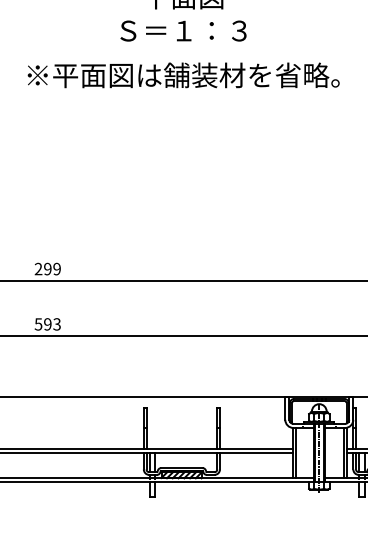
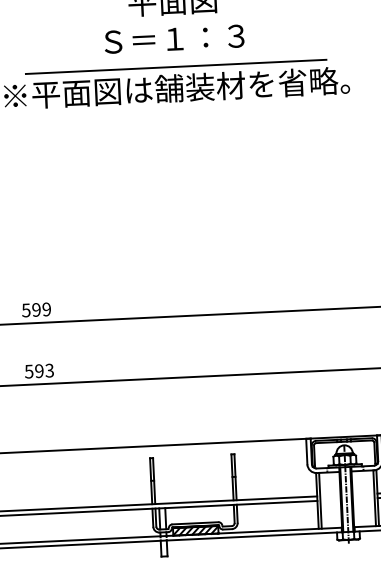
line: (183, 56) -> (175, 67), added
text: (38, 268) -> (26, 309), 299 -> 599

